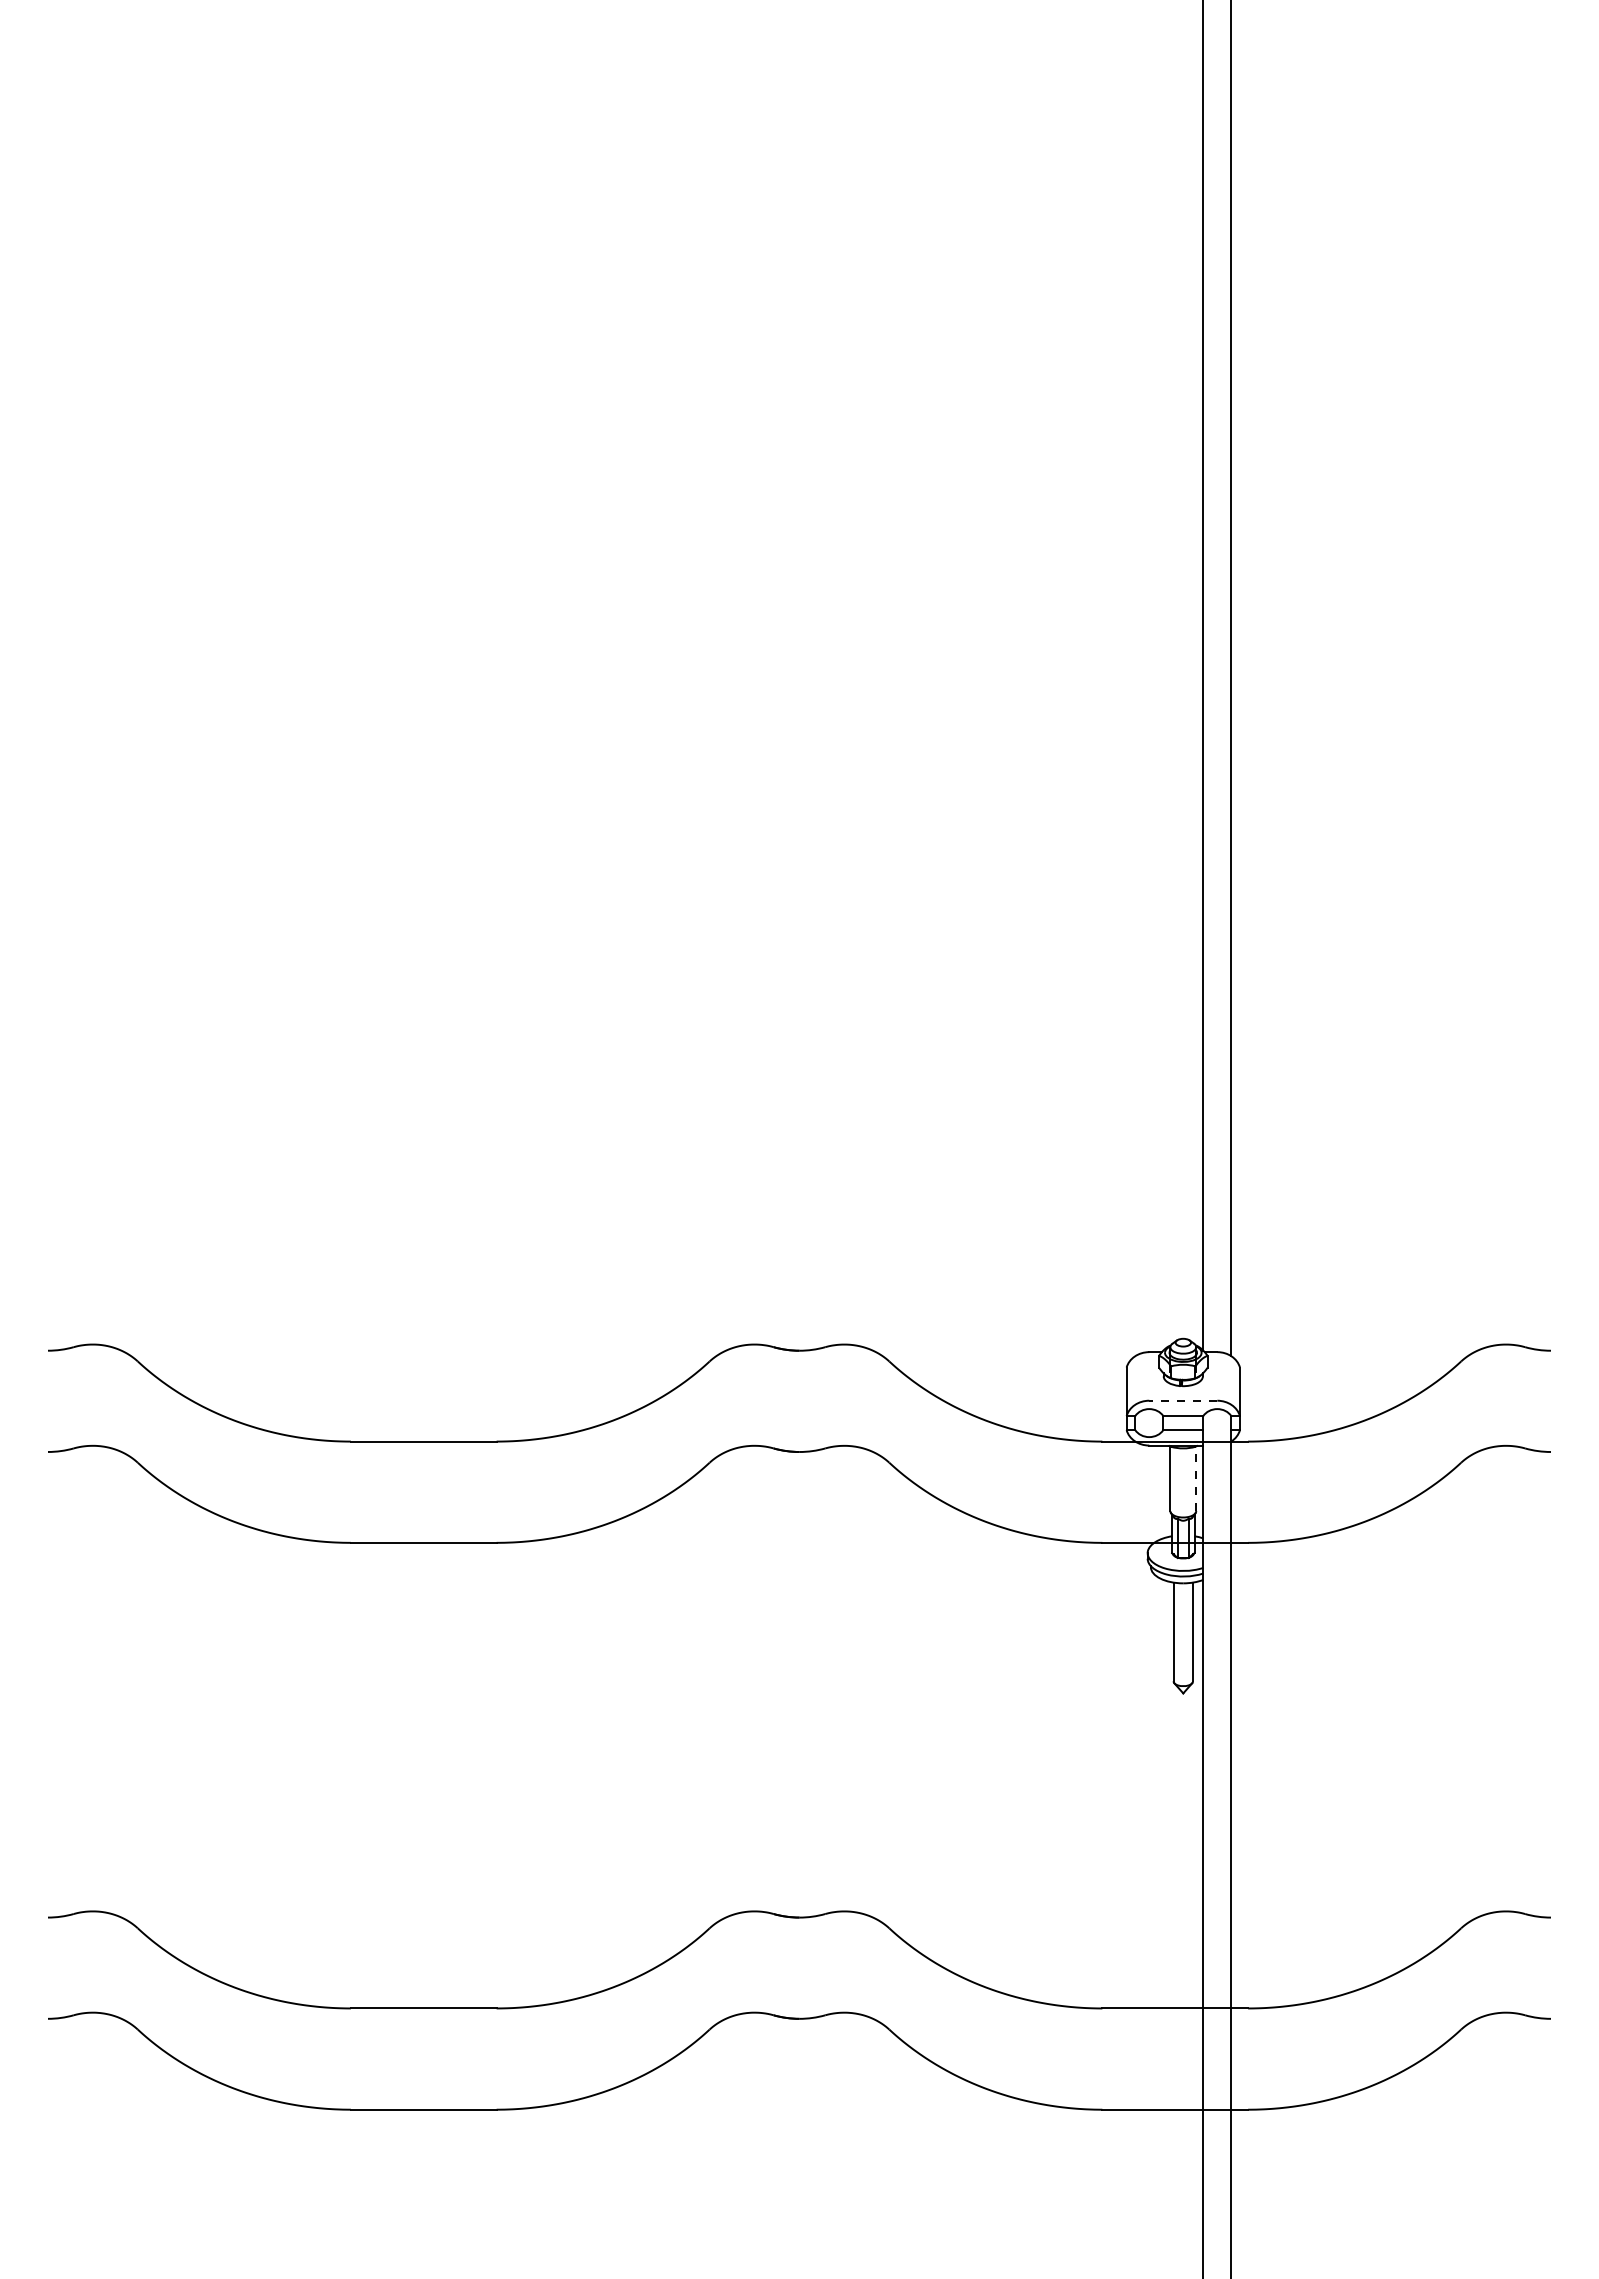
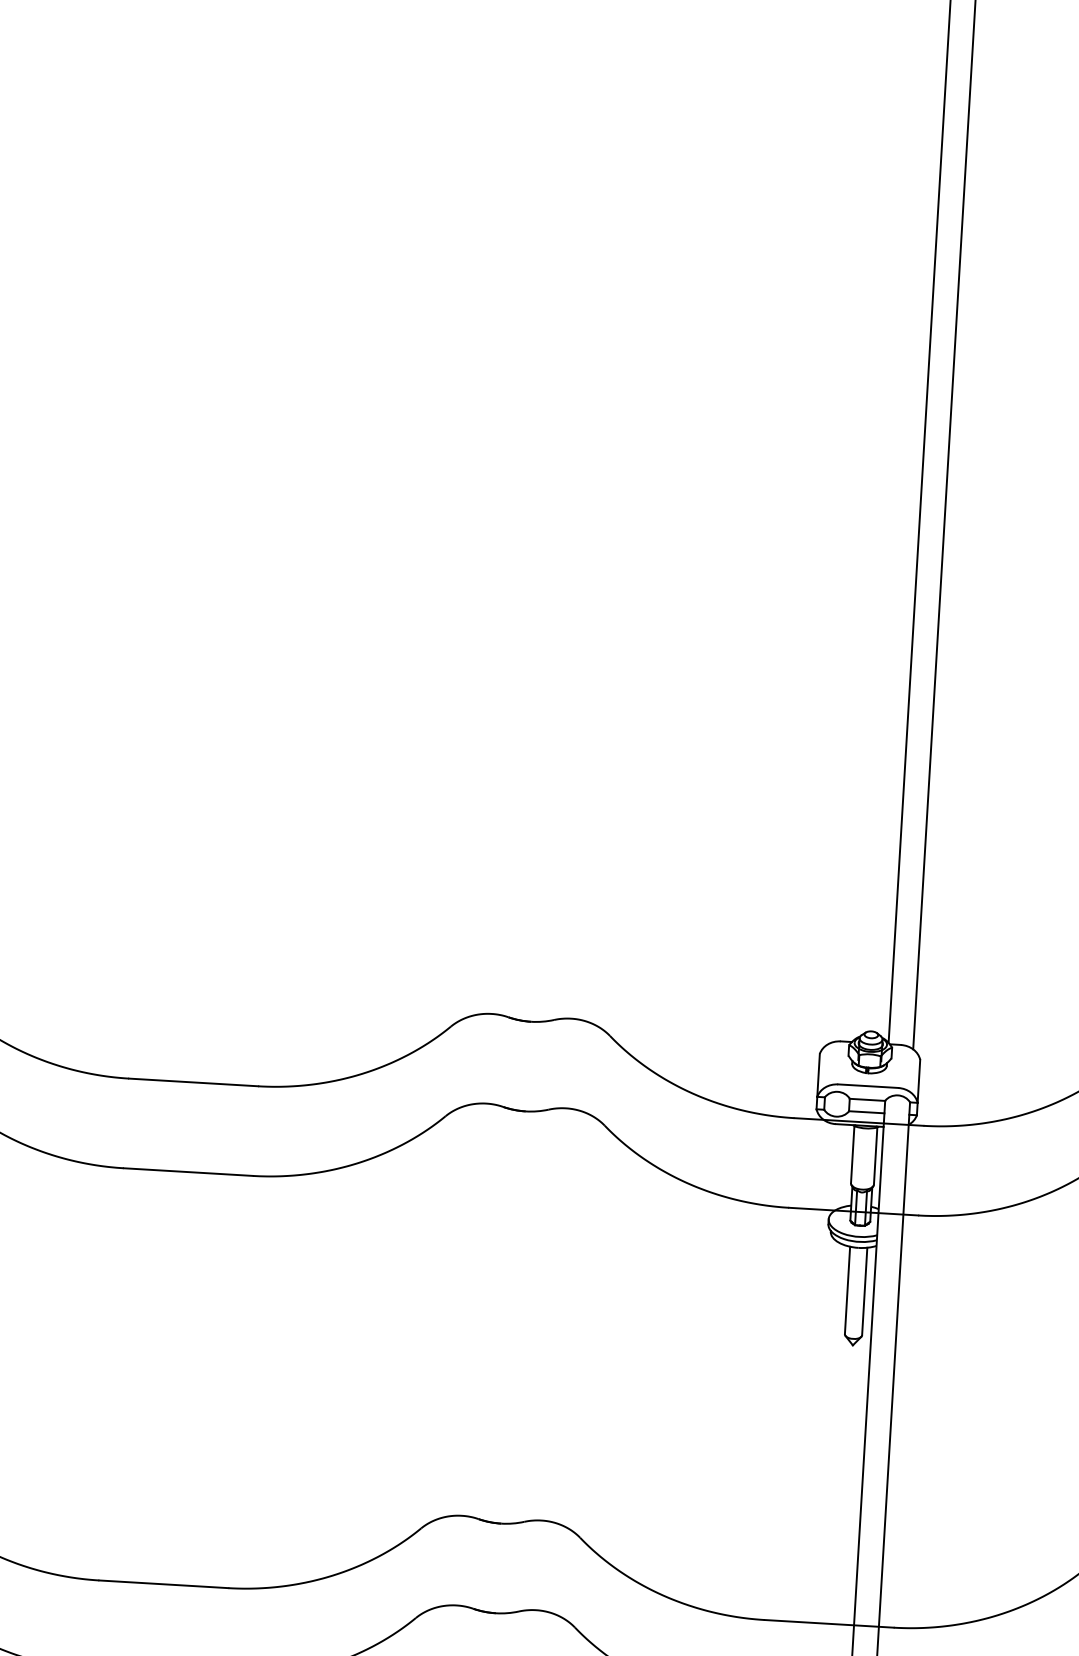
line: (1182, 1400) -> (867, 1085), dashed -> solid
line: (1196, 1478) -> (875, 1155), dashed -> solid

